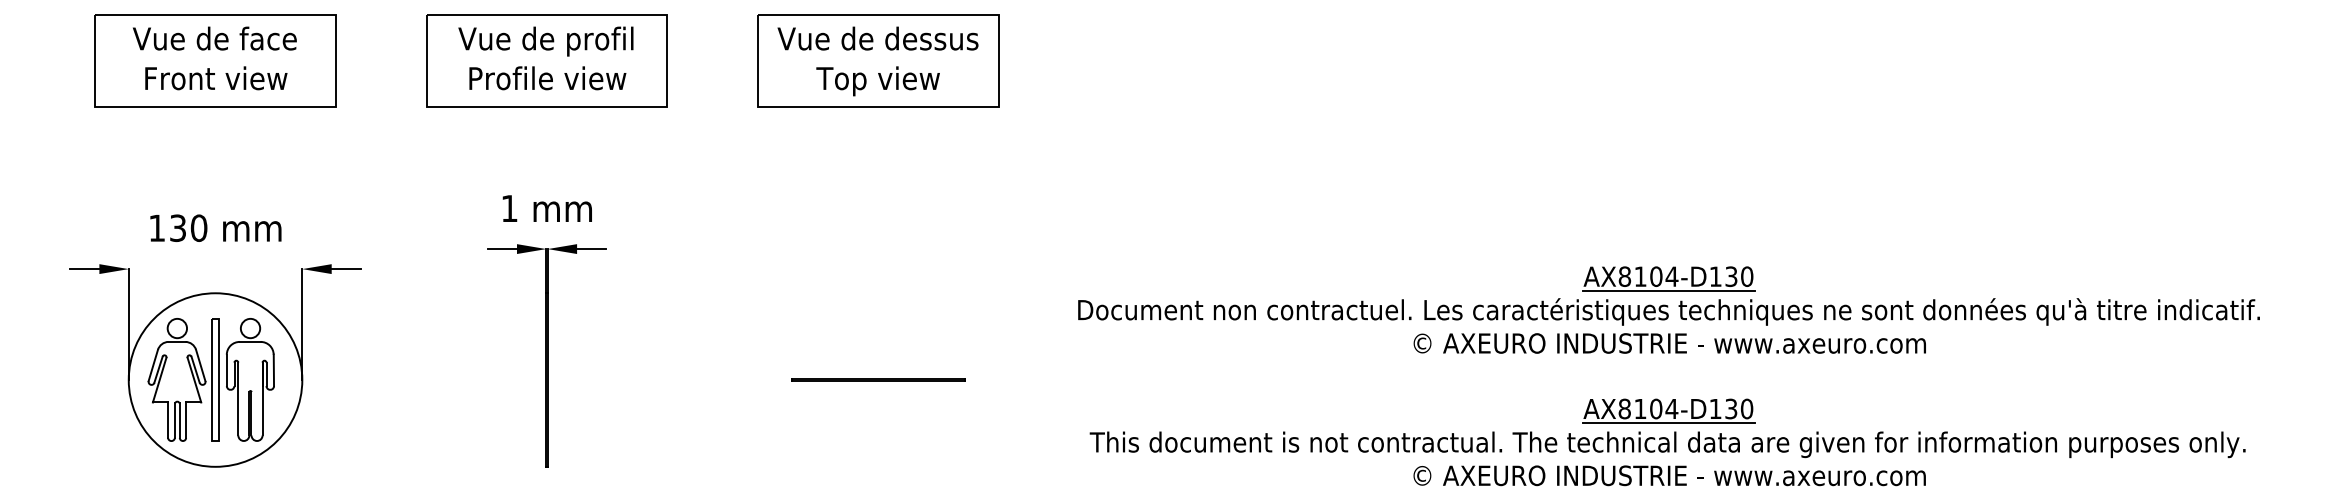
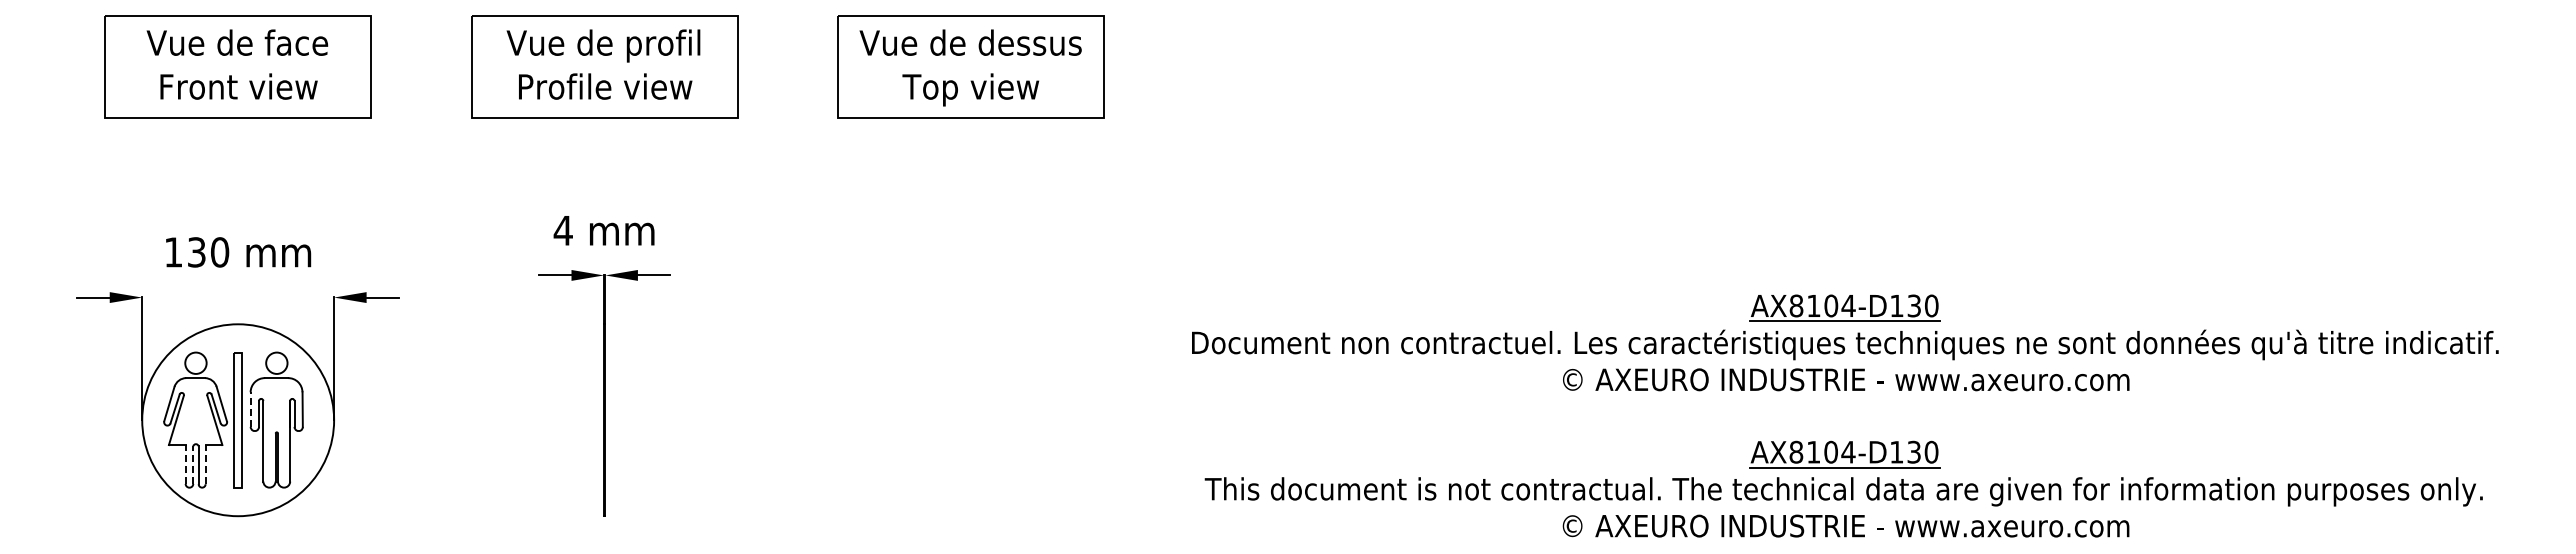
text: (508, 208) -> (562, 230), 1 -> 4
line: (226, 370) -> (250, 409), solid -> dashed
line: (877, 380) -> (970, 420), removed
line: (167, 419) -> (185, 463), solid -> dashed
line: (175, 420) -> (193, 464), solid -> dashed
line: (185, 420) -> (205, 464), solid -> dashed

